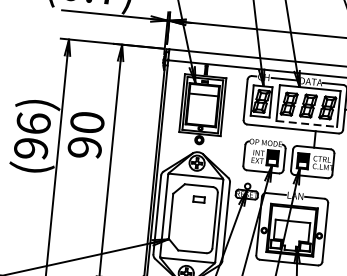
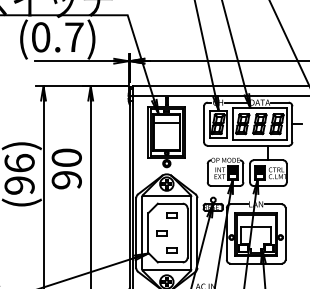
line: (306, 124) -> (259, 140), dashed -> solid
part: (185, 218) -> (161, 233), added
part: (195, 238) -> (171, 250), added

